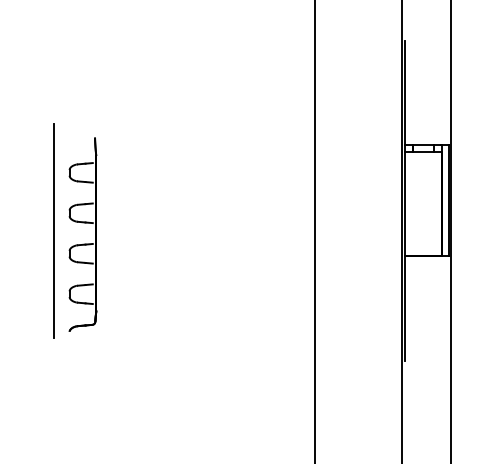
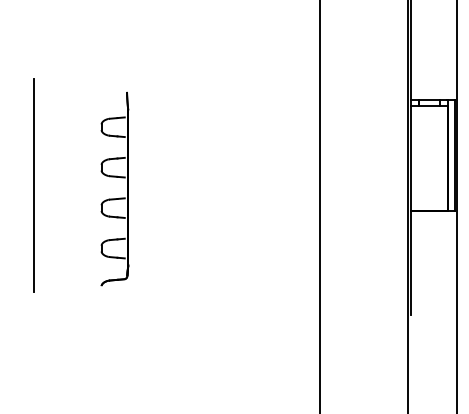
line: (53, 230) -> (33, 184), moved
part: (83, 243) -> (115, 197), moved

